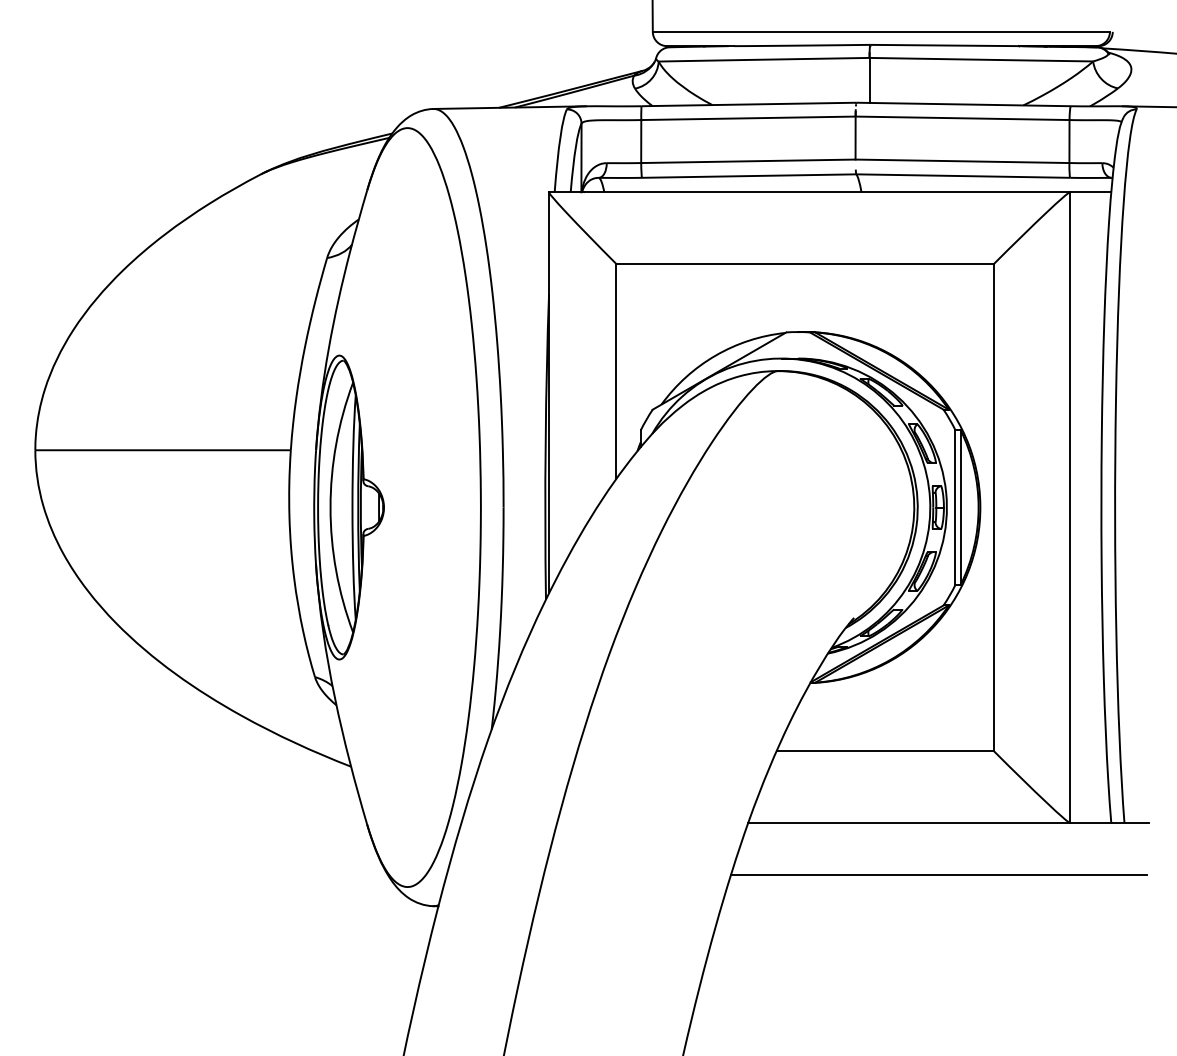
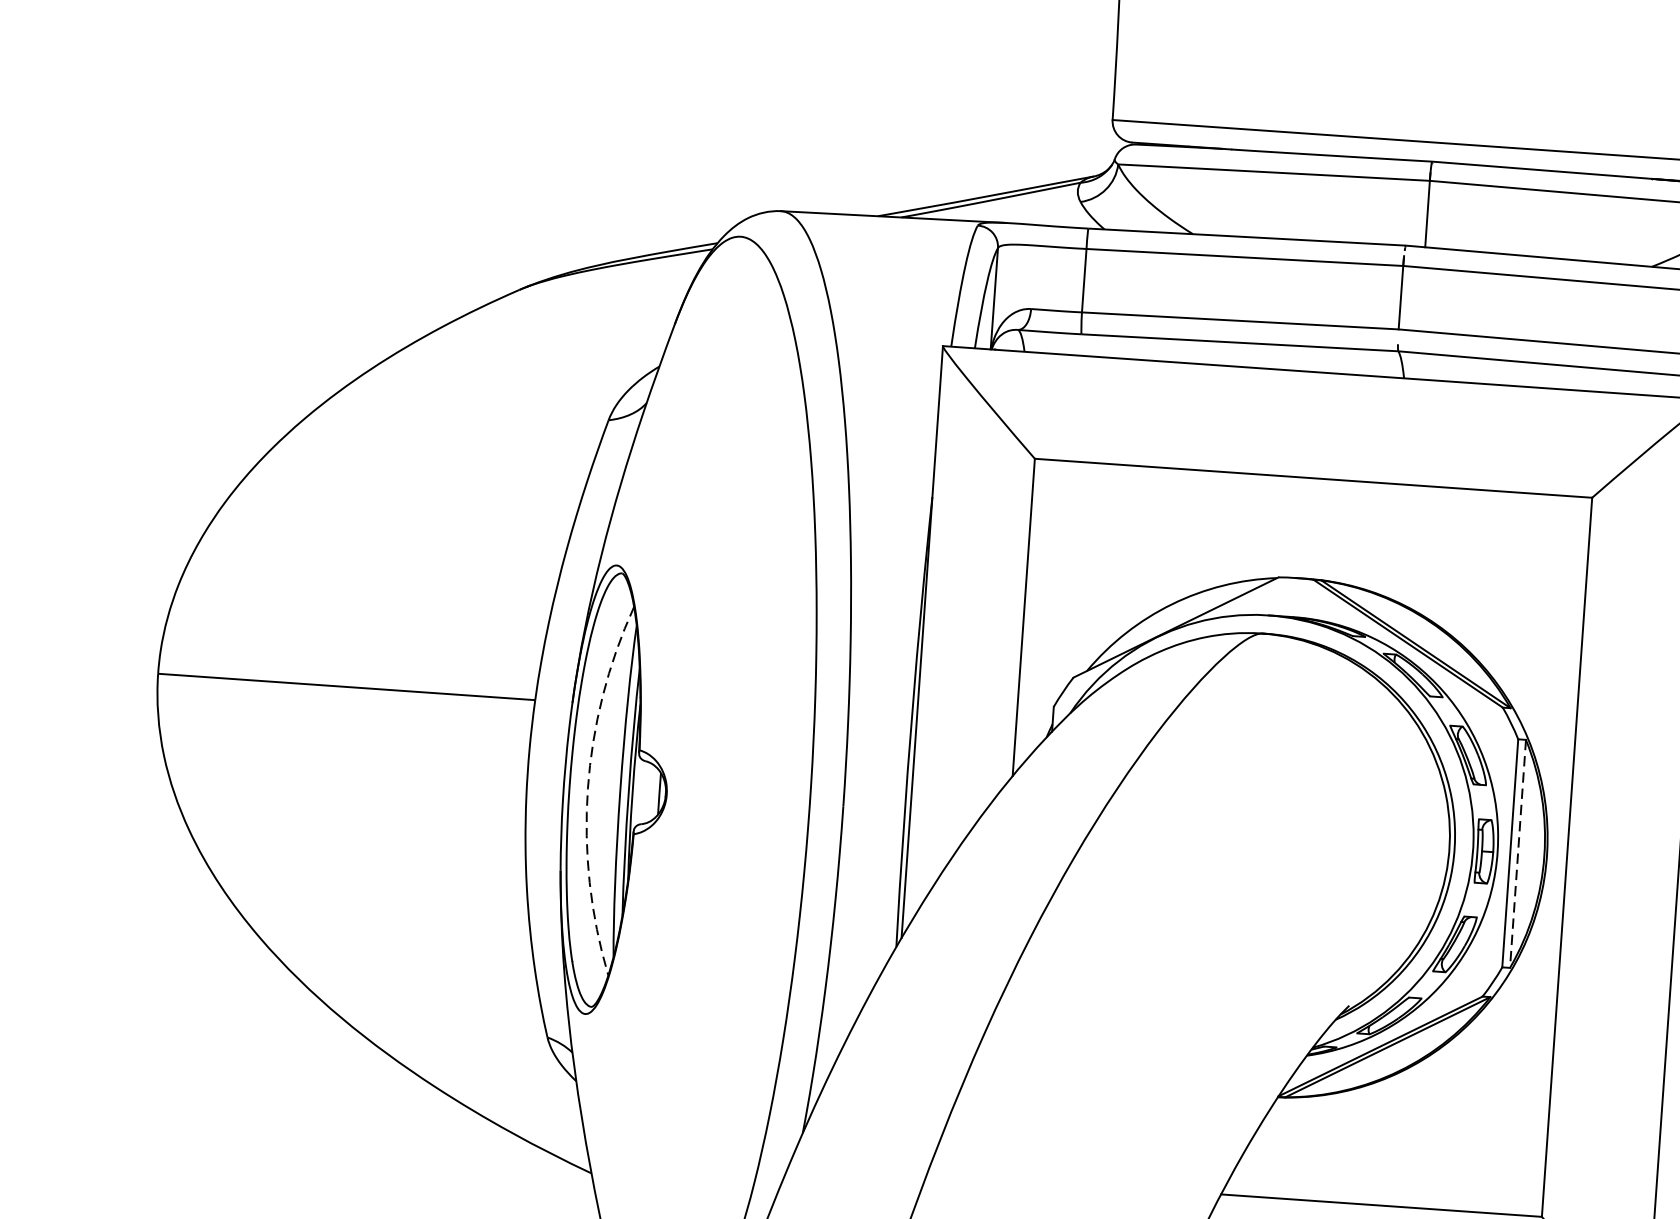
arc: (330, 507) -> (587, 788), solid -> dashed
line: (960, 508) -> (1517, 855), solid -> dashed

